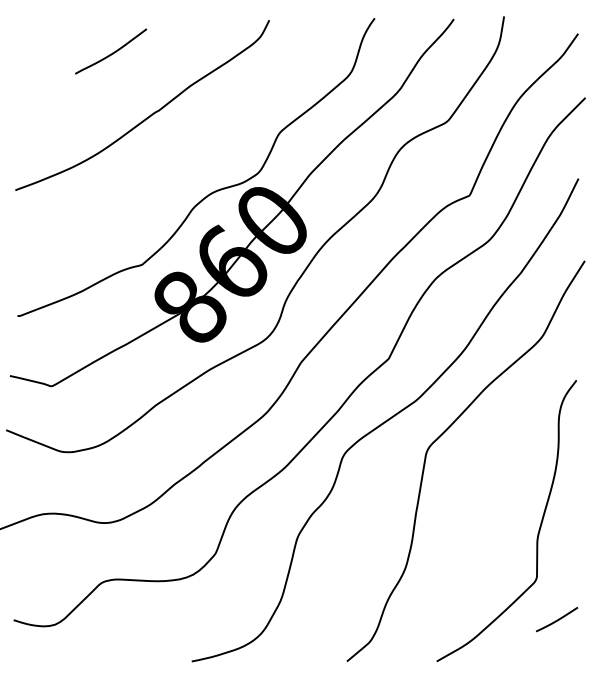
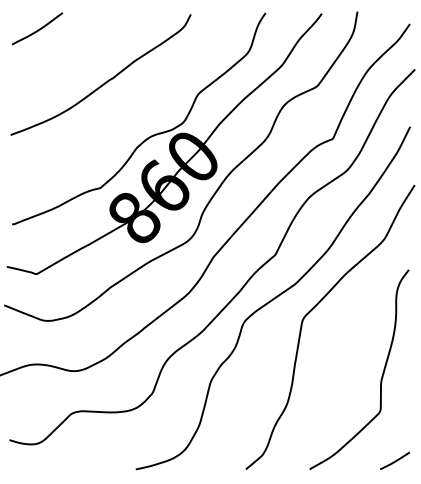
curve: (112, 52) -> (38, 29), moved
curve: (557, 619) -> (395, 460), moved

